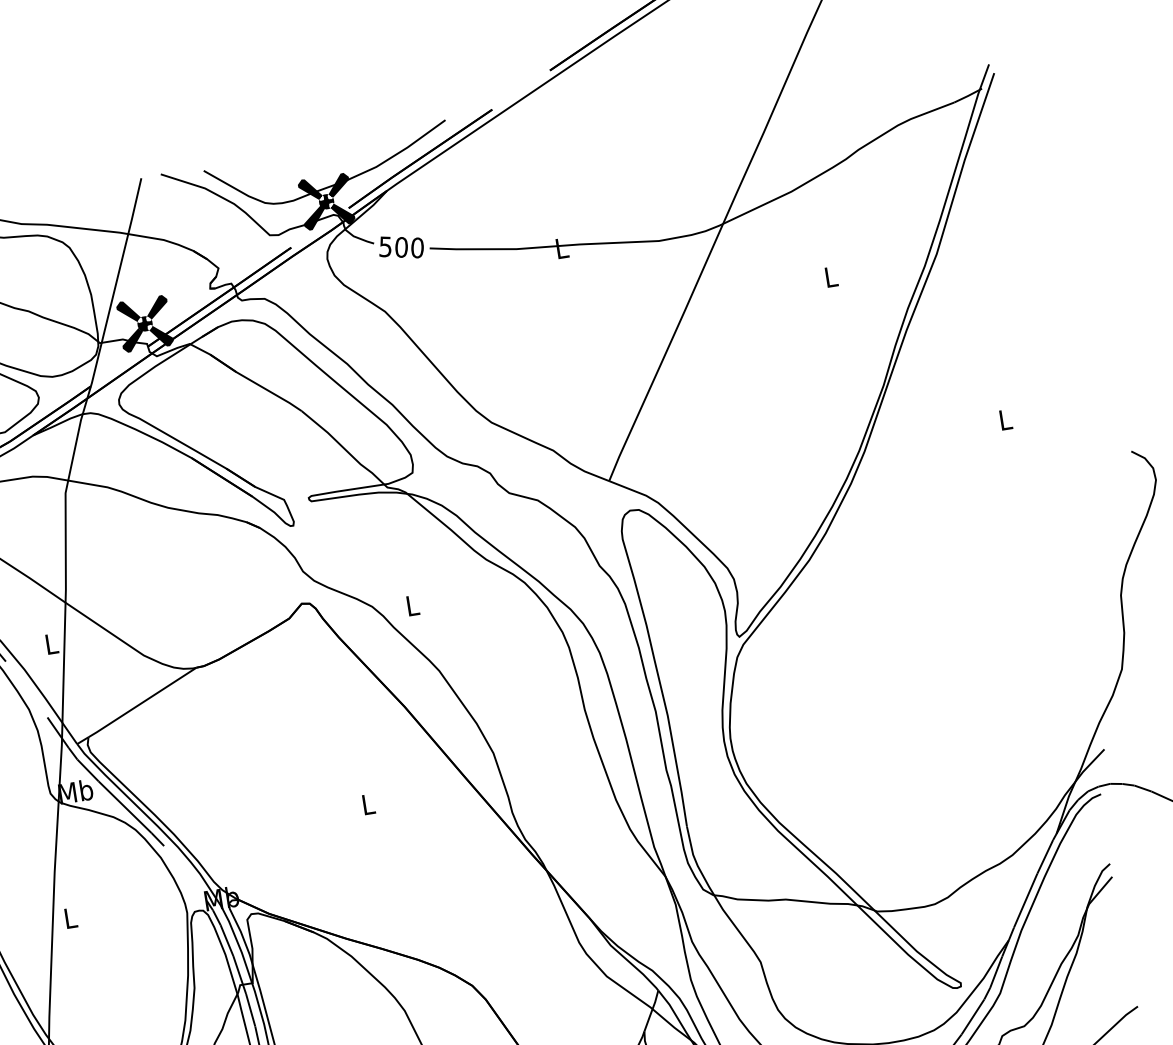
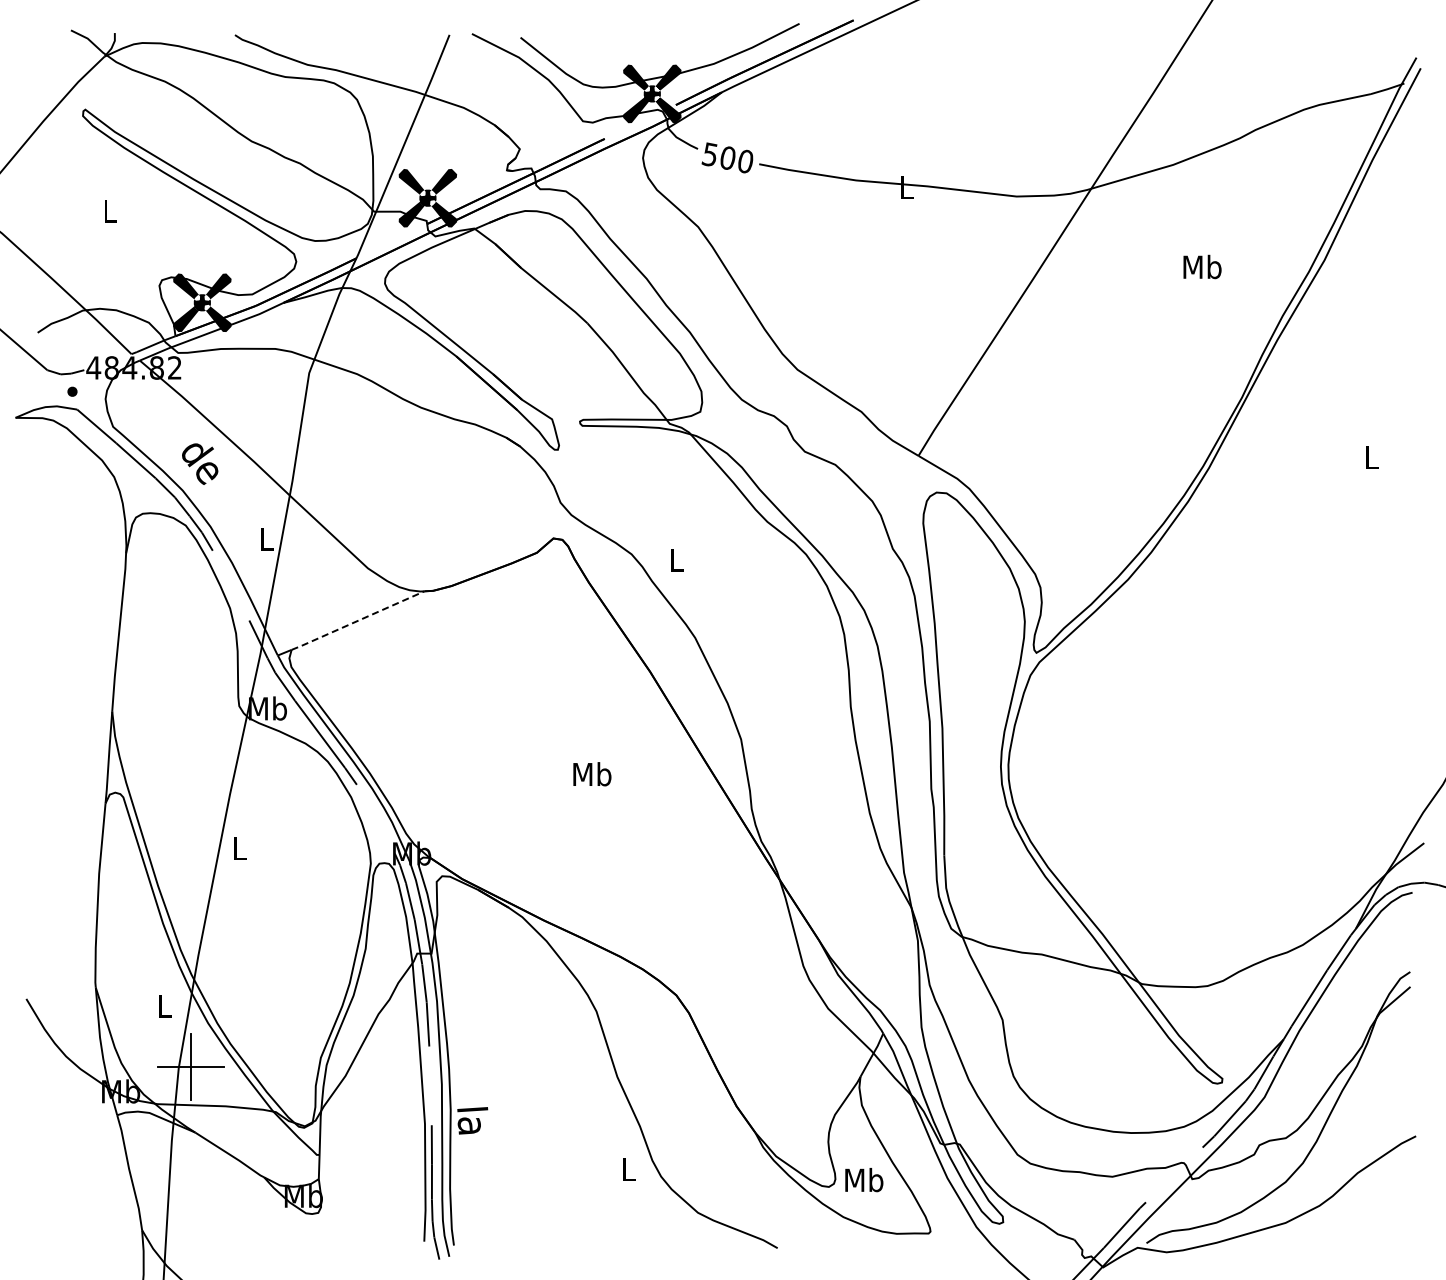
text: (831, 276) -> (1202, 266), L -> Mb
line: (142, 702) -> (358, 620), solid -> dashed
text: (368, 804) -> (592, 774), L -> Mb

